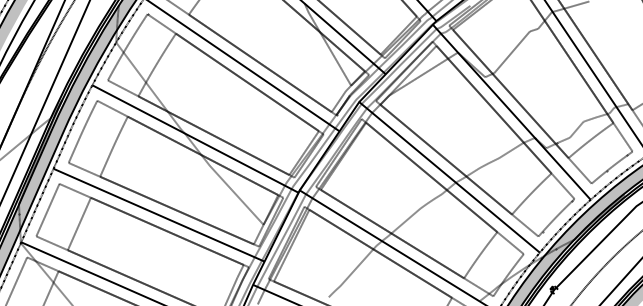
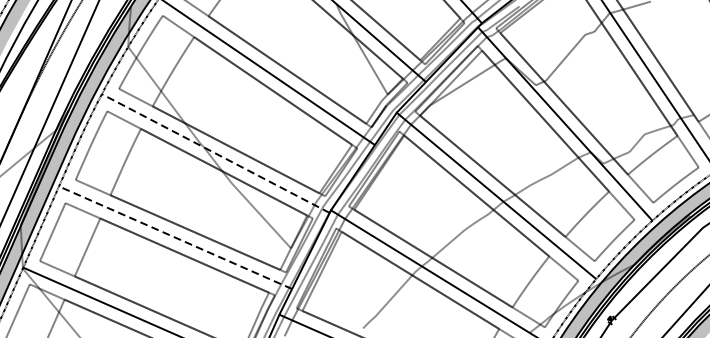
line: (195, 138) -> (215, 152), solid -> dashed
line: (158, 215) -> (174, 238), solid -> dashed

